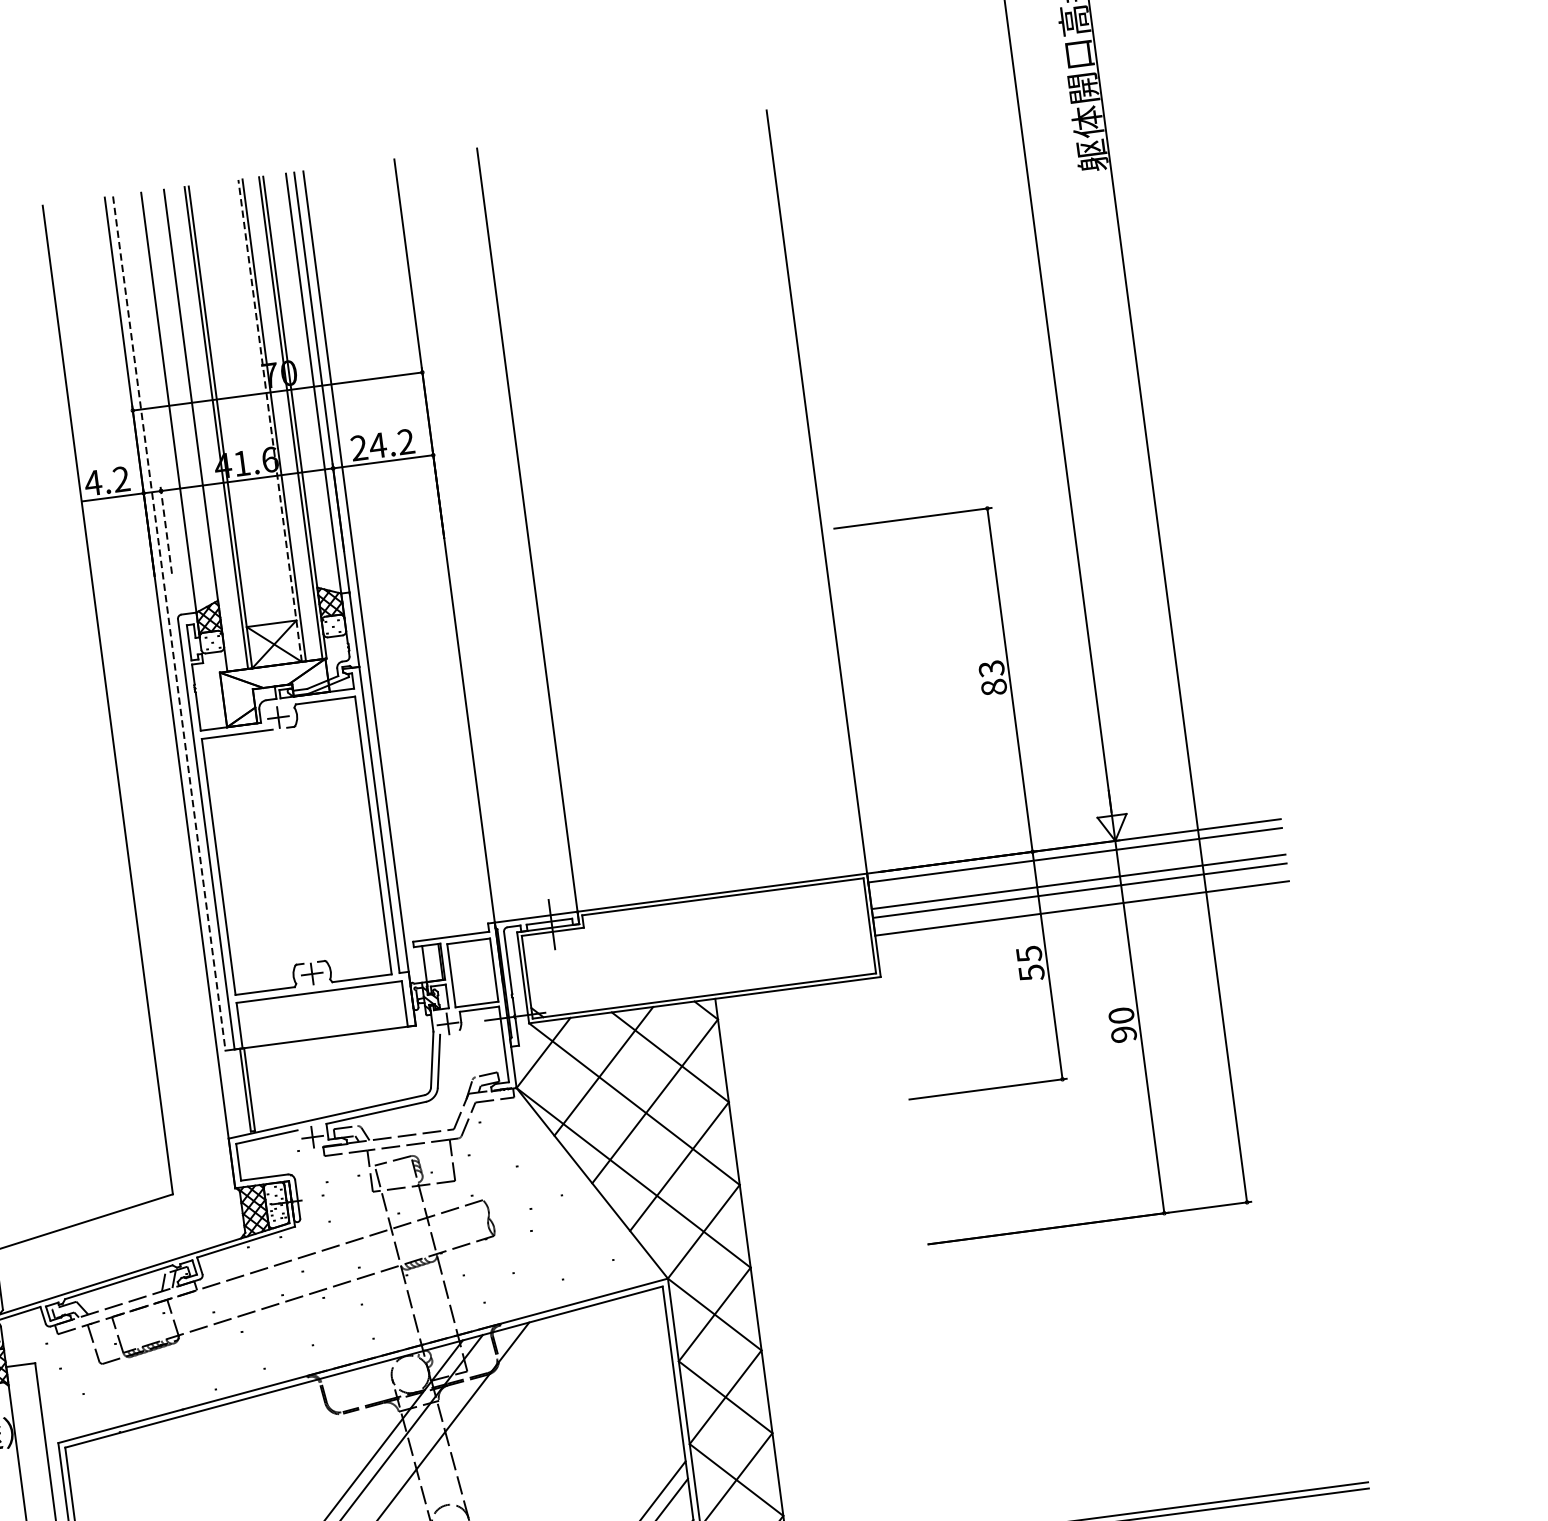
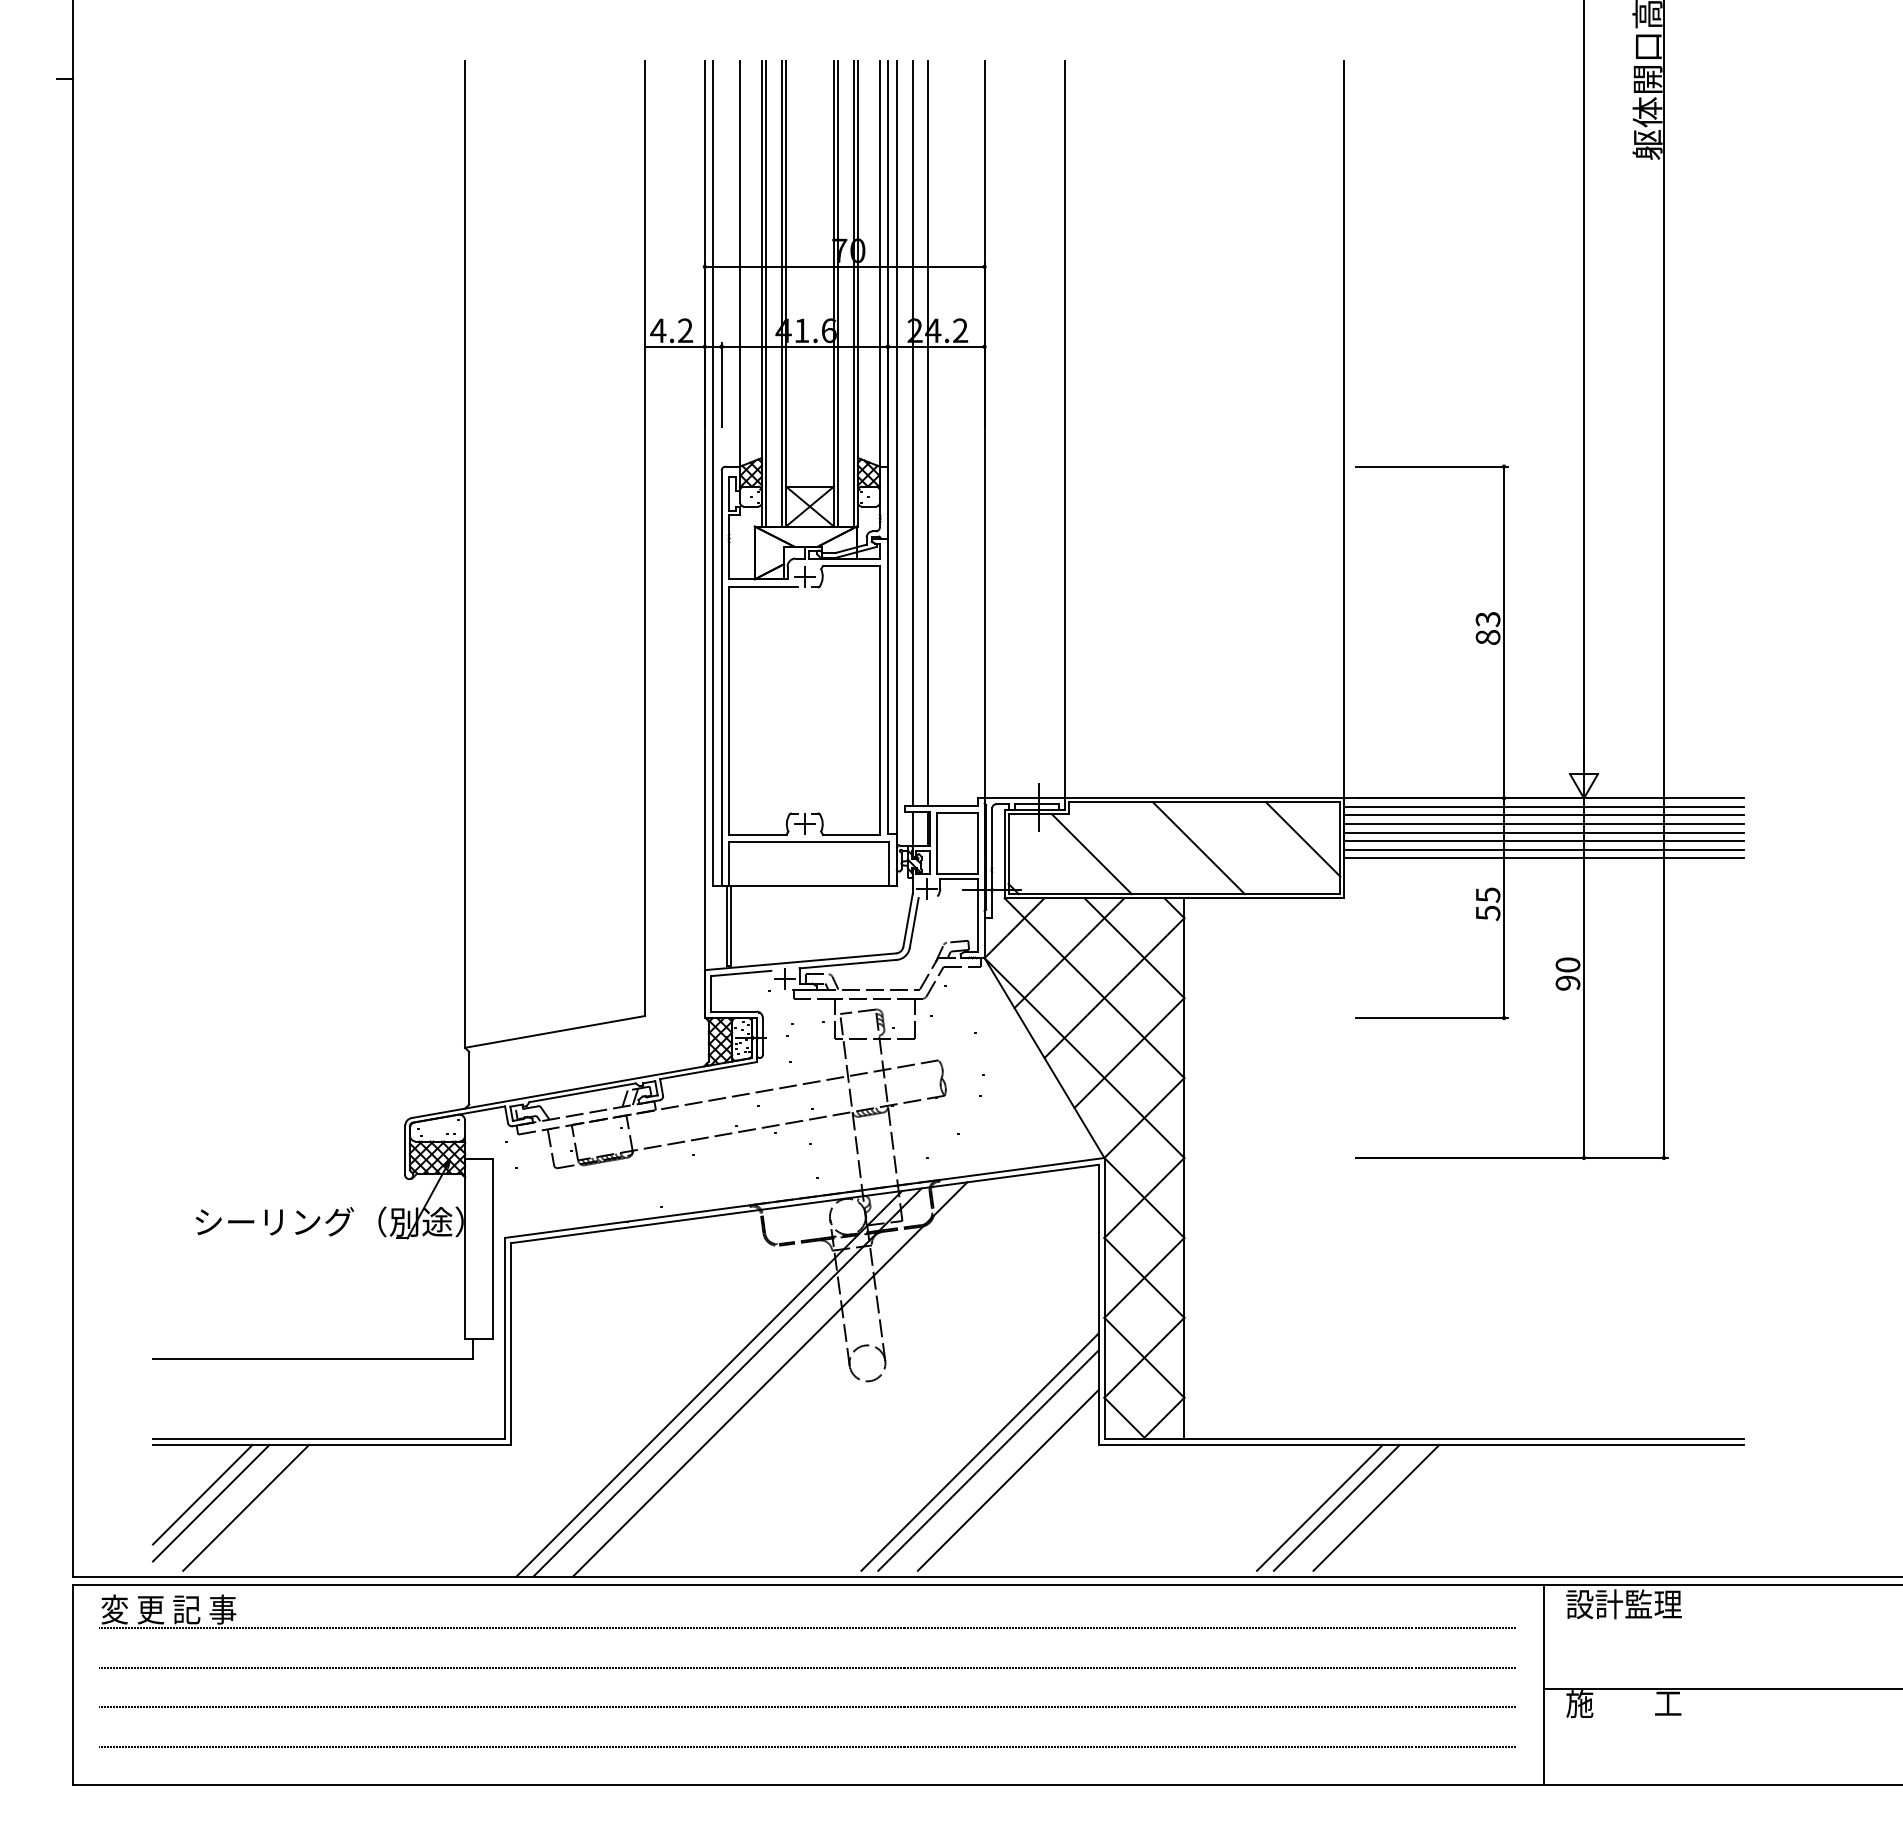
line: (269, 420) -> (833, 293), dashed -> solid
line: (200, 429) -> (766, 293), added
line: (166, 530) -> (721, 384), dashed -> solid
line: (387, 552) -> (928, 433), added
line: (370, 554) -> (912, 433), added
line: (168, 623) -> (712, 473), dashed -> solid
line: (1075, 864) -> (1543, 815), added
line: (1076, 873) -> (1543, 824), added
line: (1080, 899) -> (1543, 849), added
line: (830, 921) -> (1303, 839), added
line: (723, 945) -> (1198, 848), added
line: (613, 966) -> (1091, 854), added

